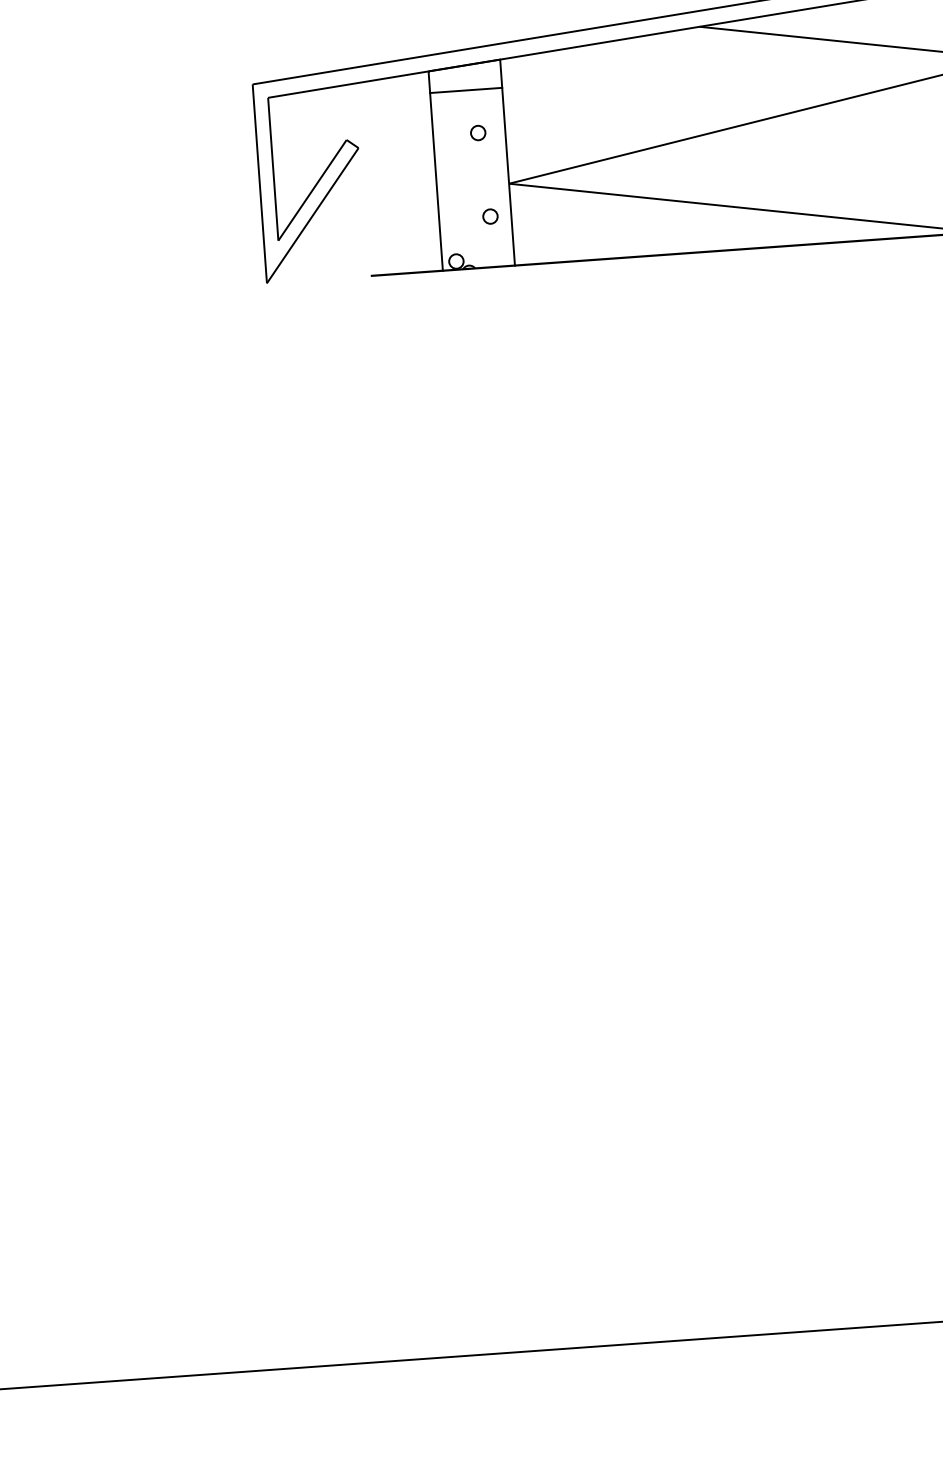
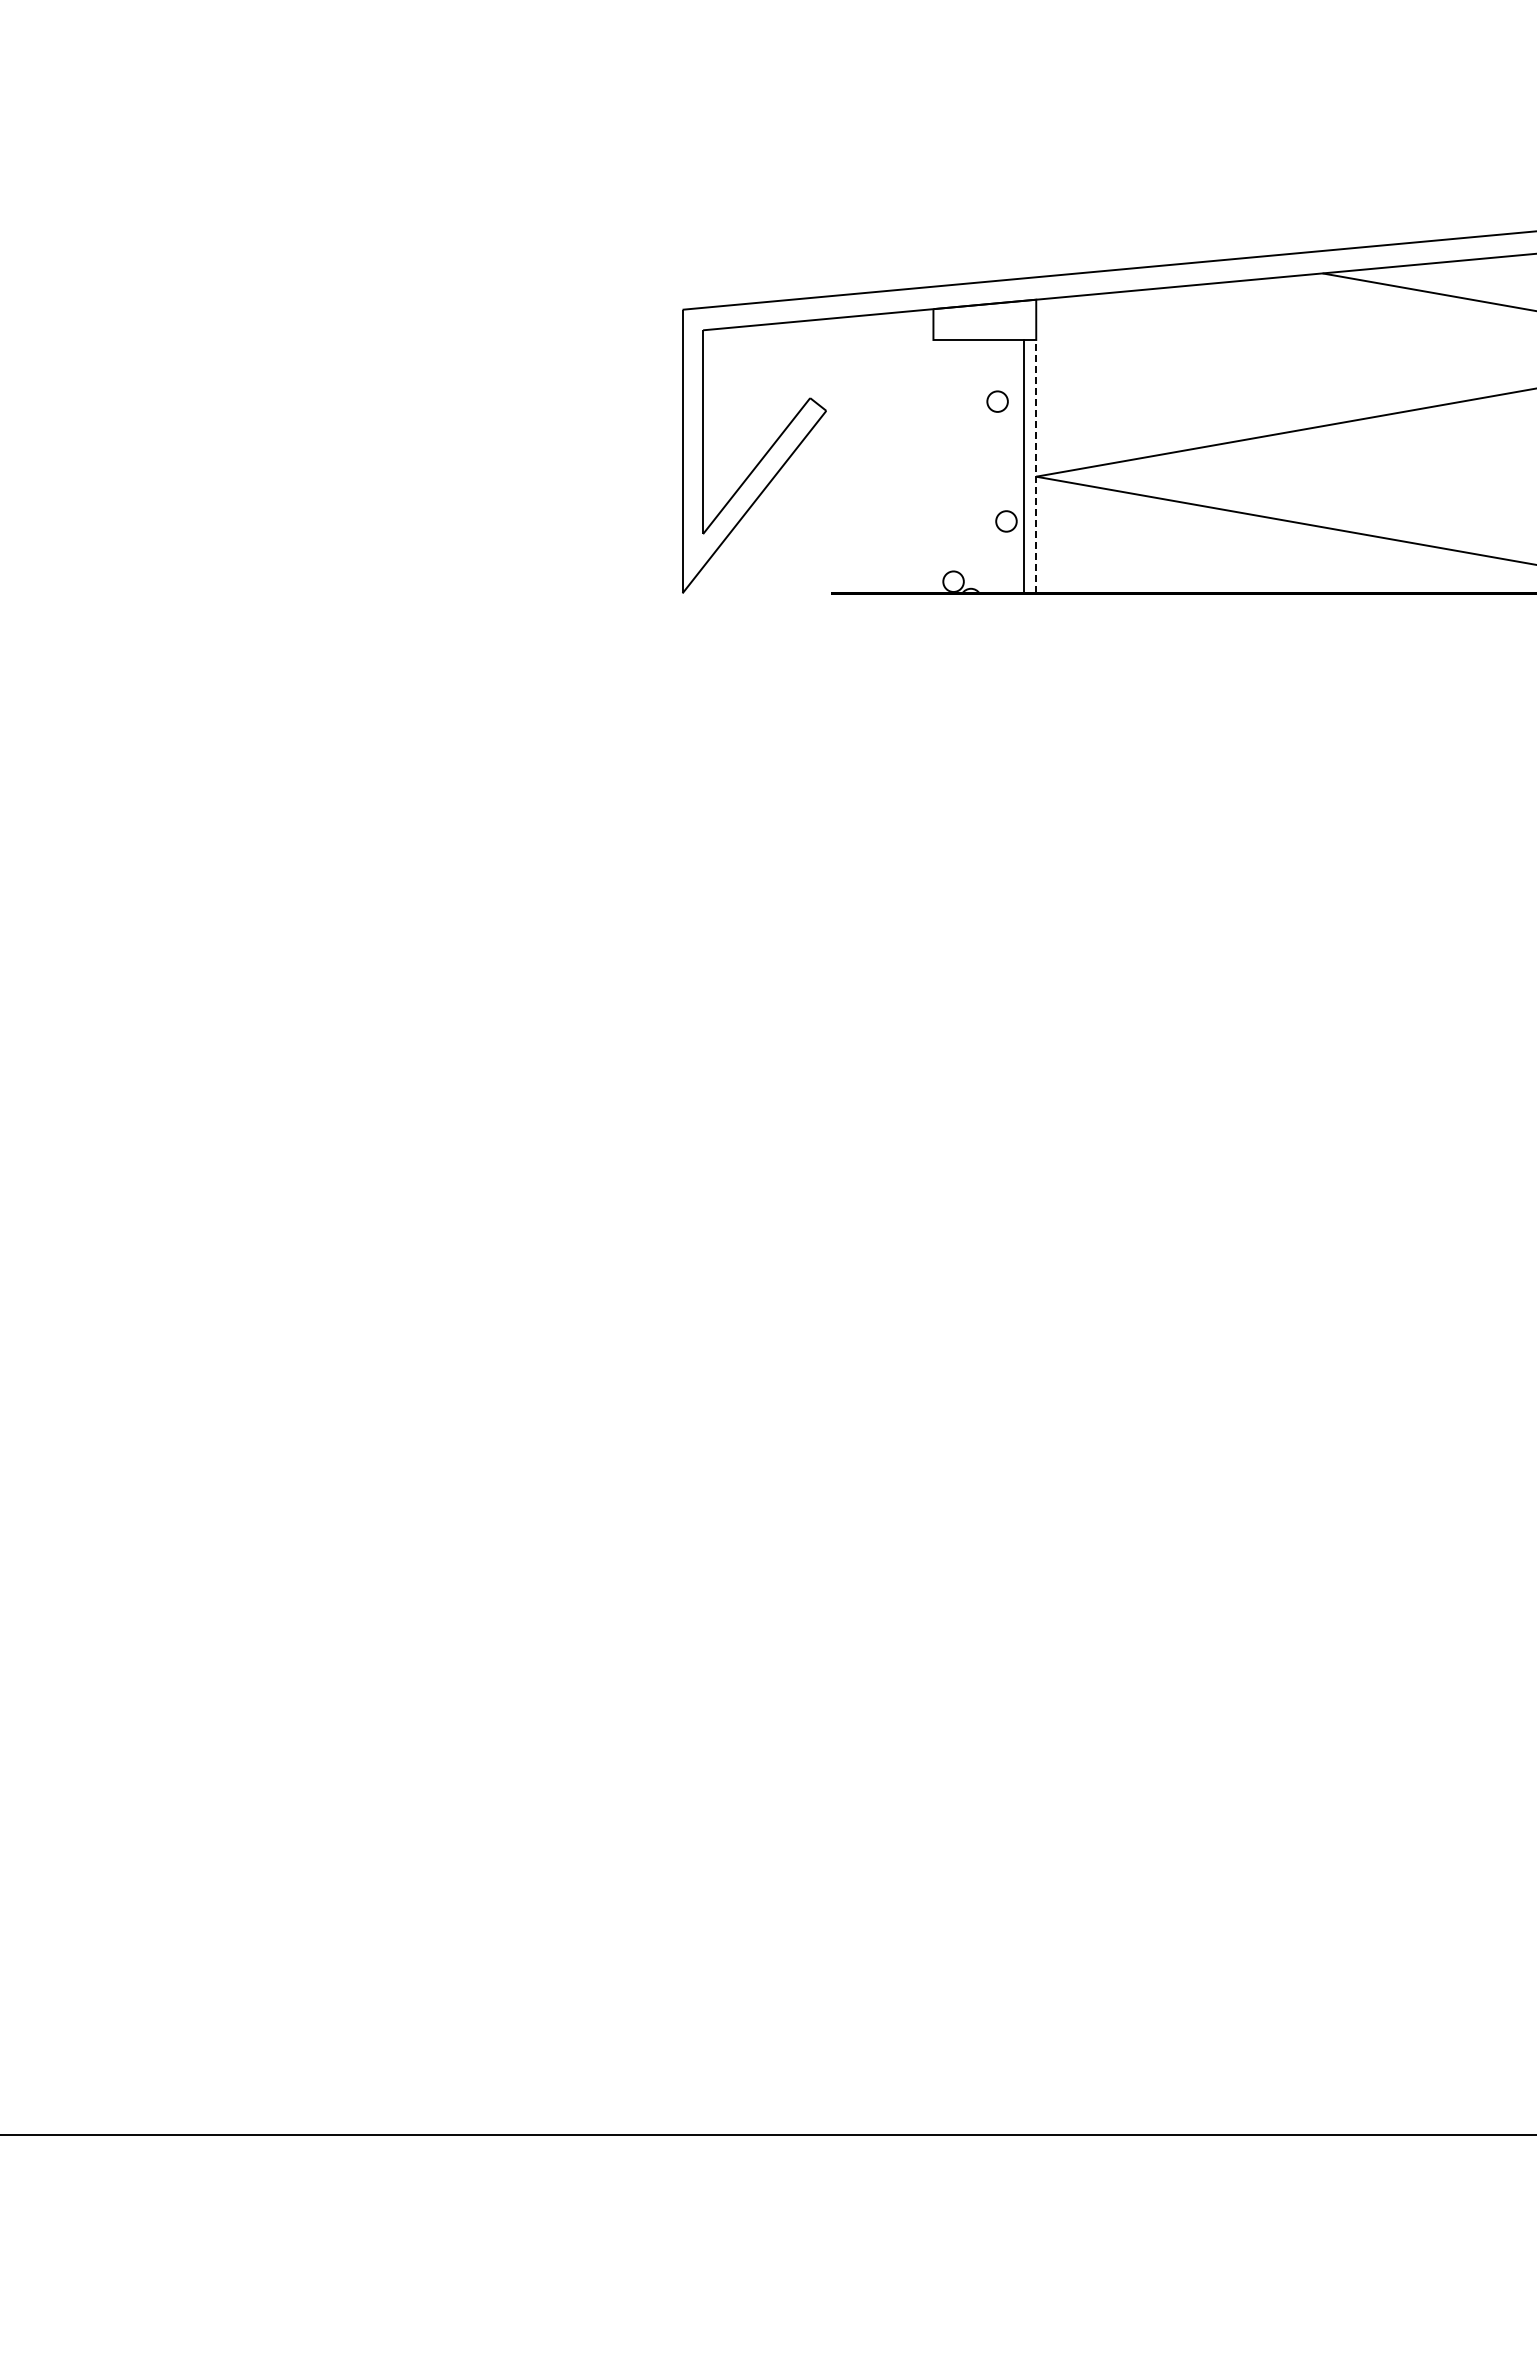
line: (508, 176) -> (1036, 466), solid -> dashed
line: (436, 181) -> (1024, 466), moved

